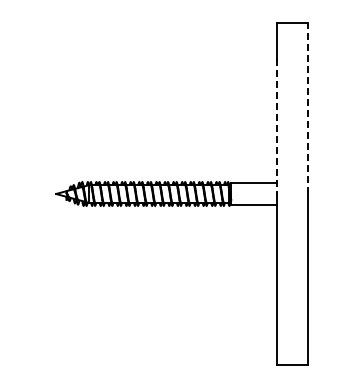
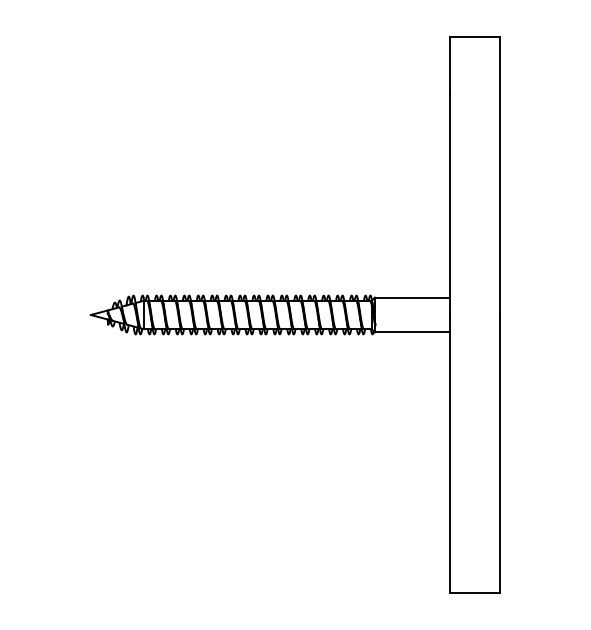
line: (307, 108) -> (499, 176), dashed -> solid
line: (276, 126) -> (449, 205), dashed -> solid

